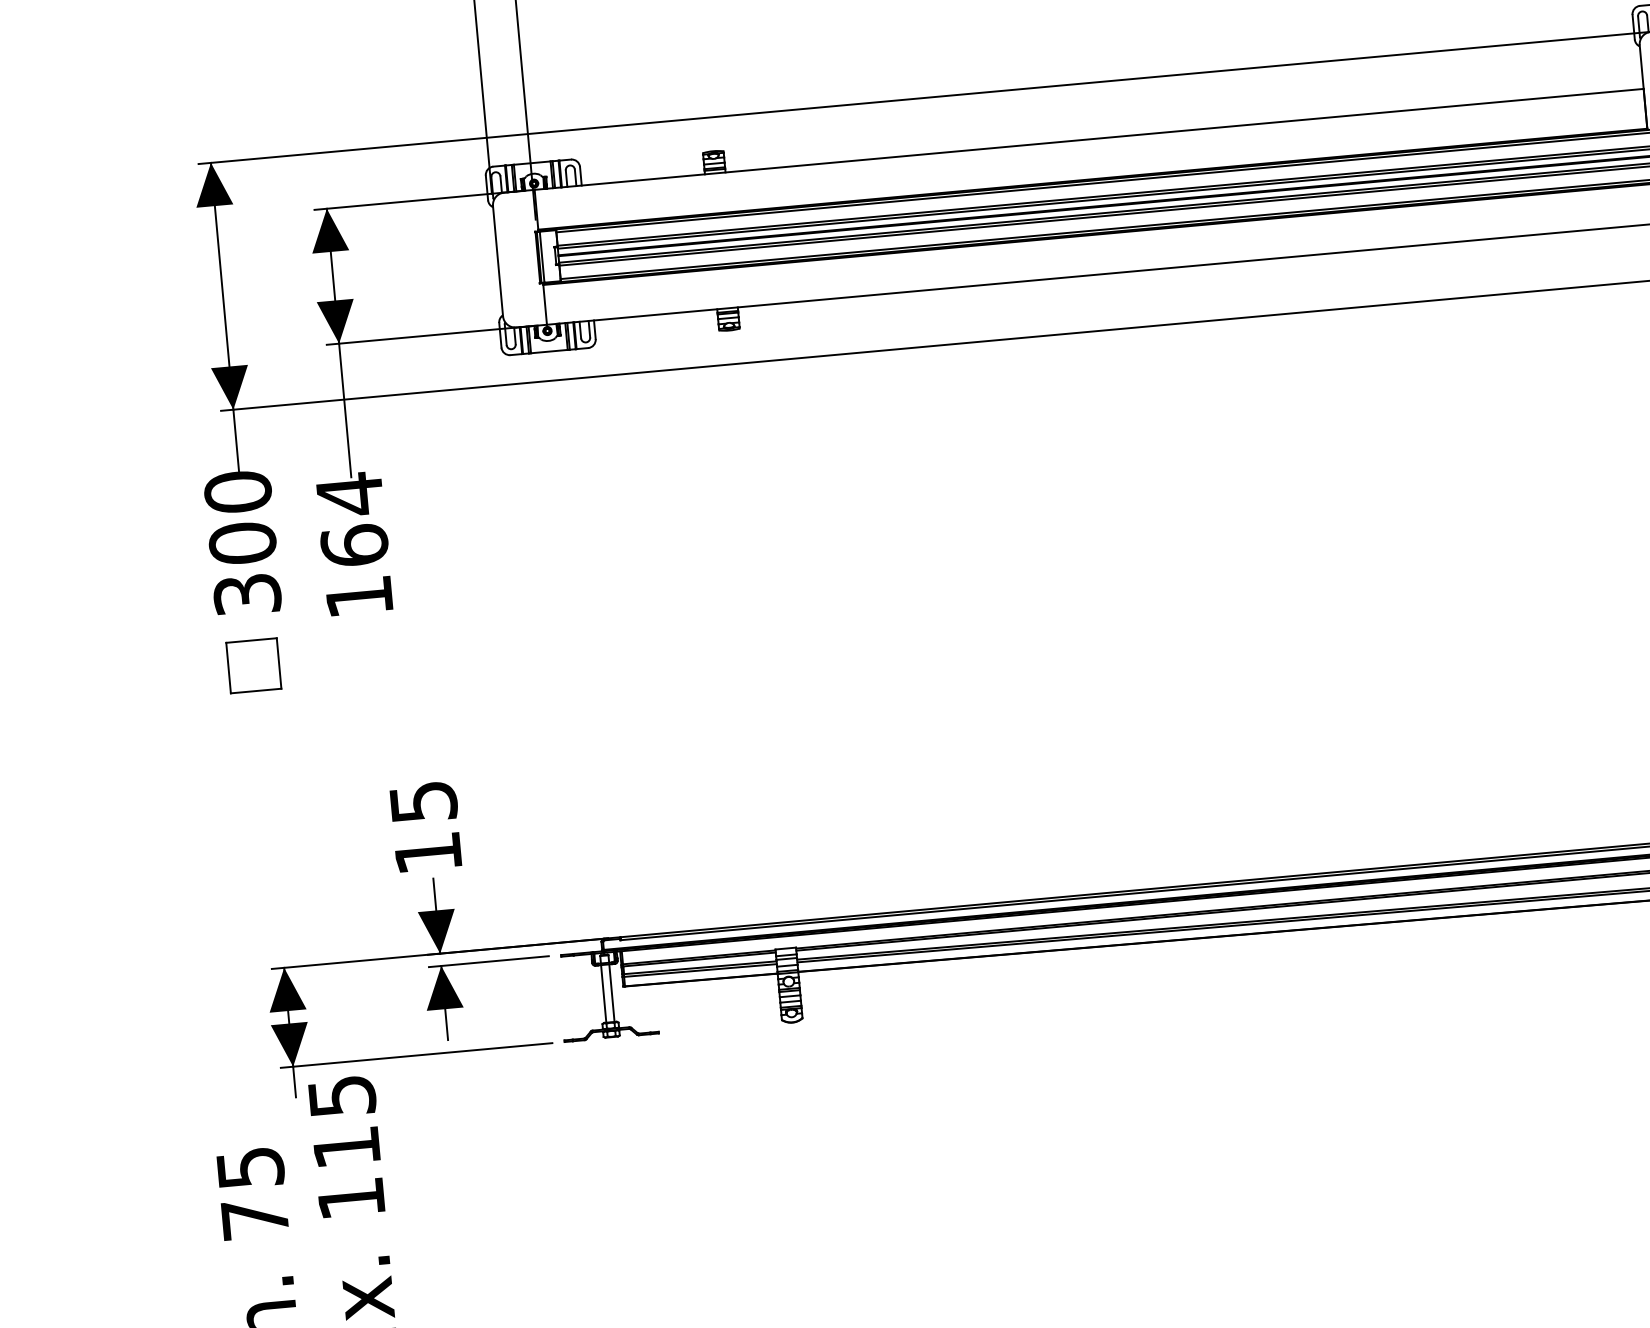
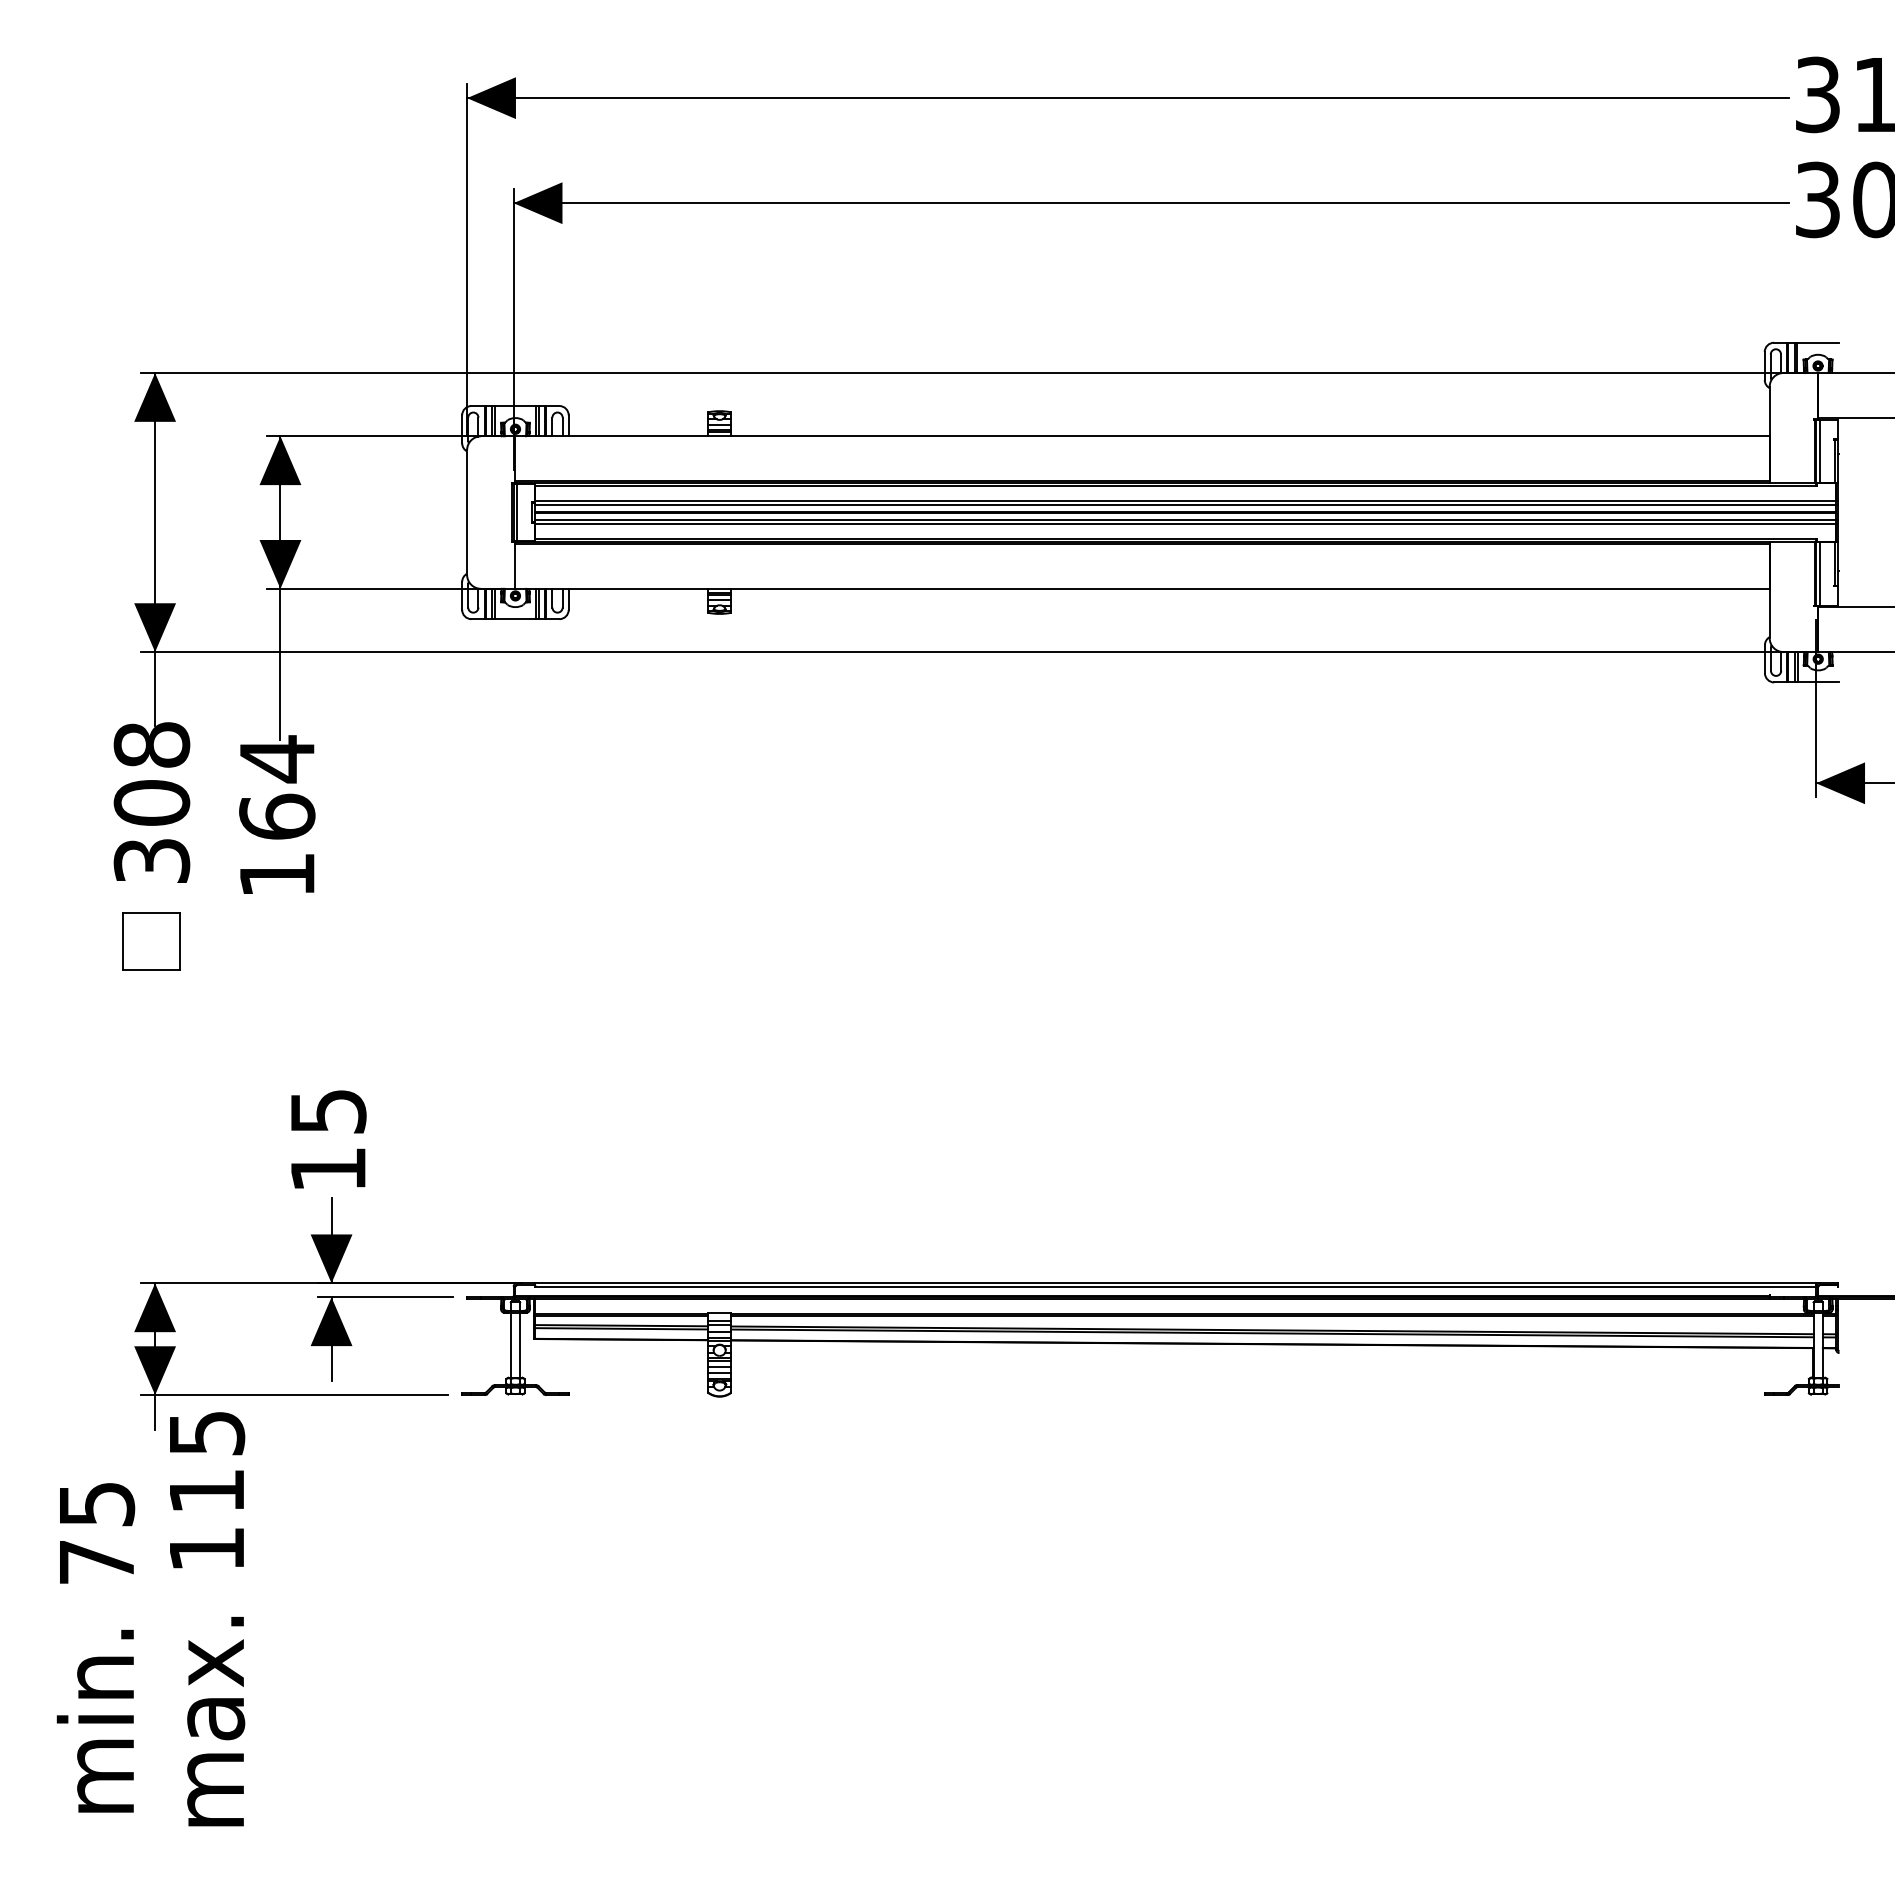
text: (237, 491) -> (151, 744), 300 -> 308

